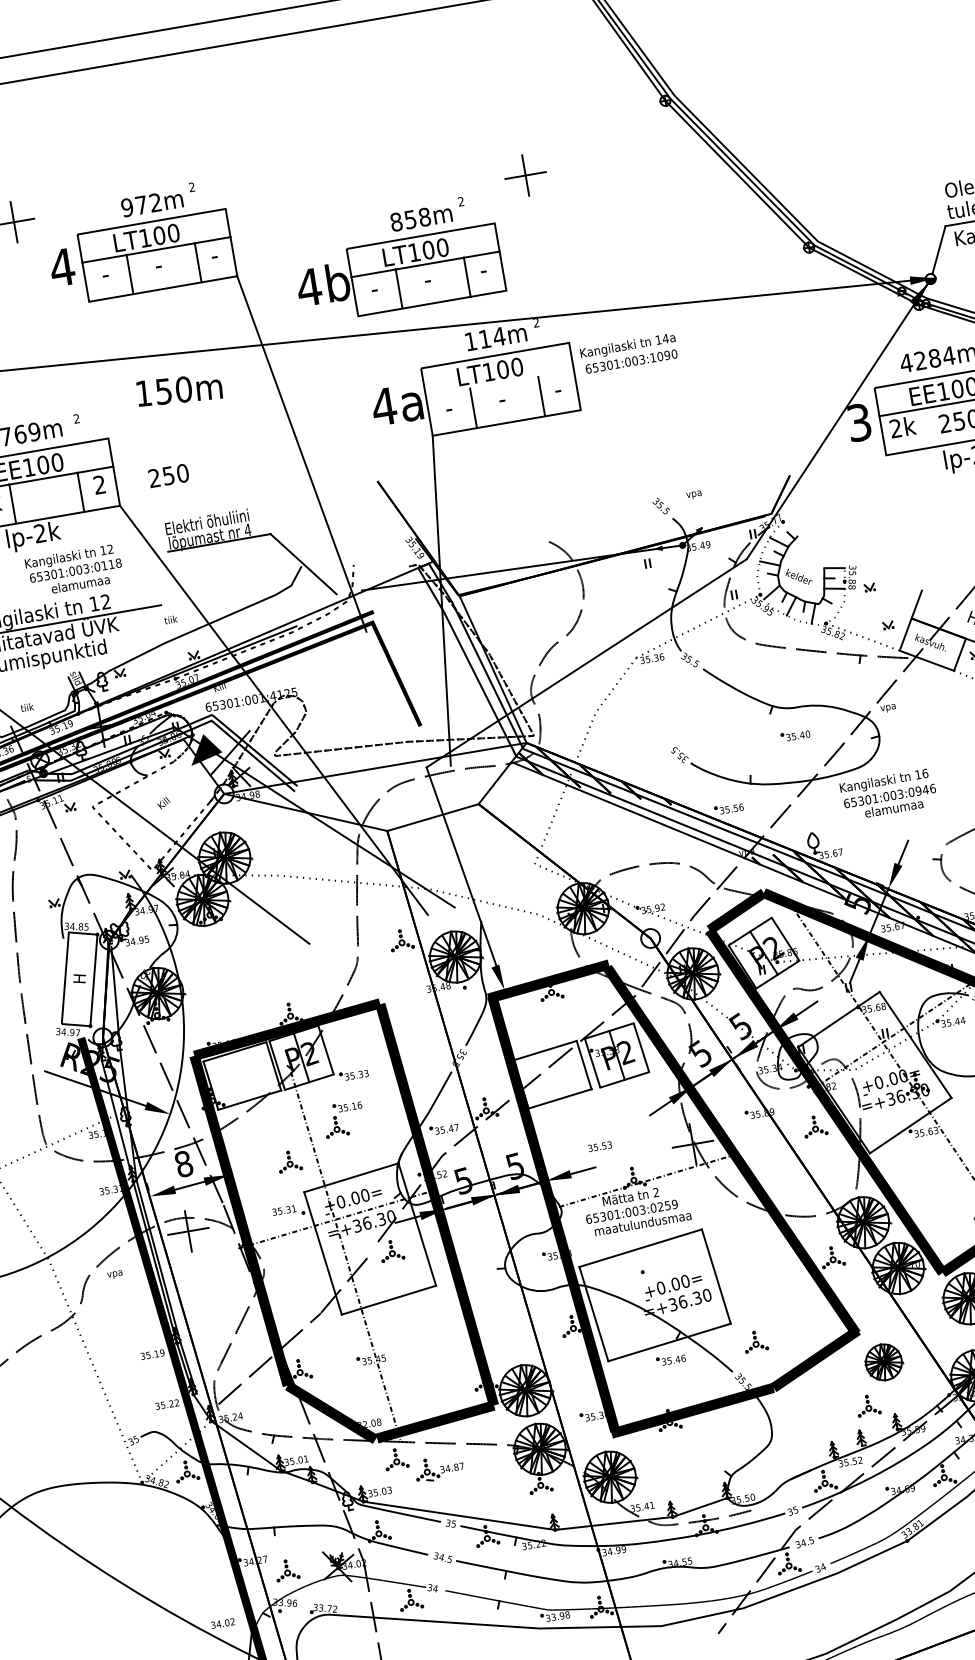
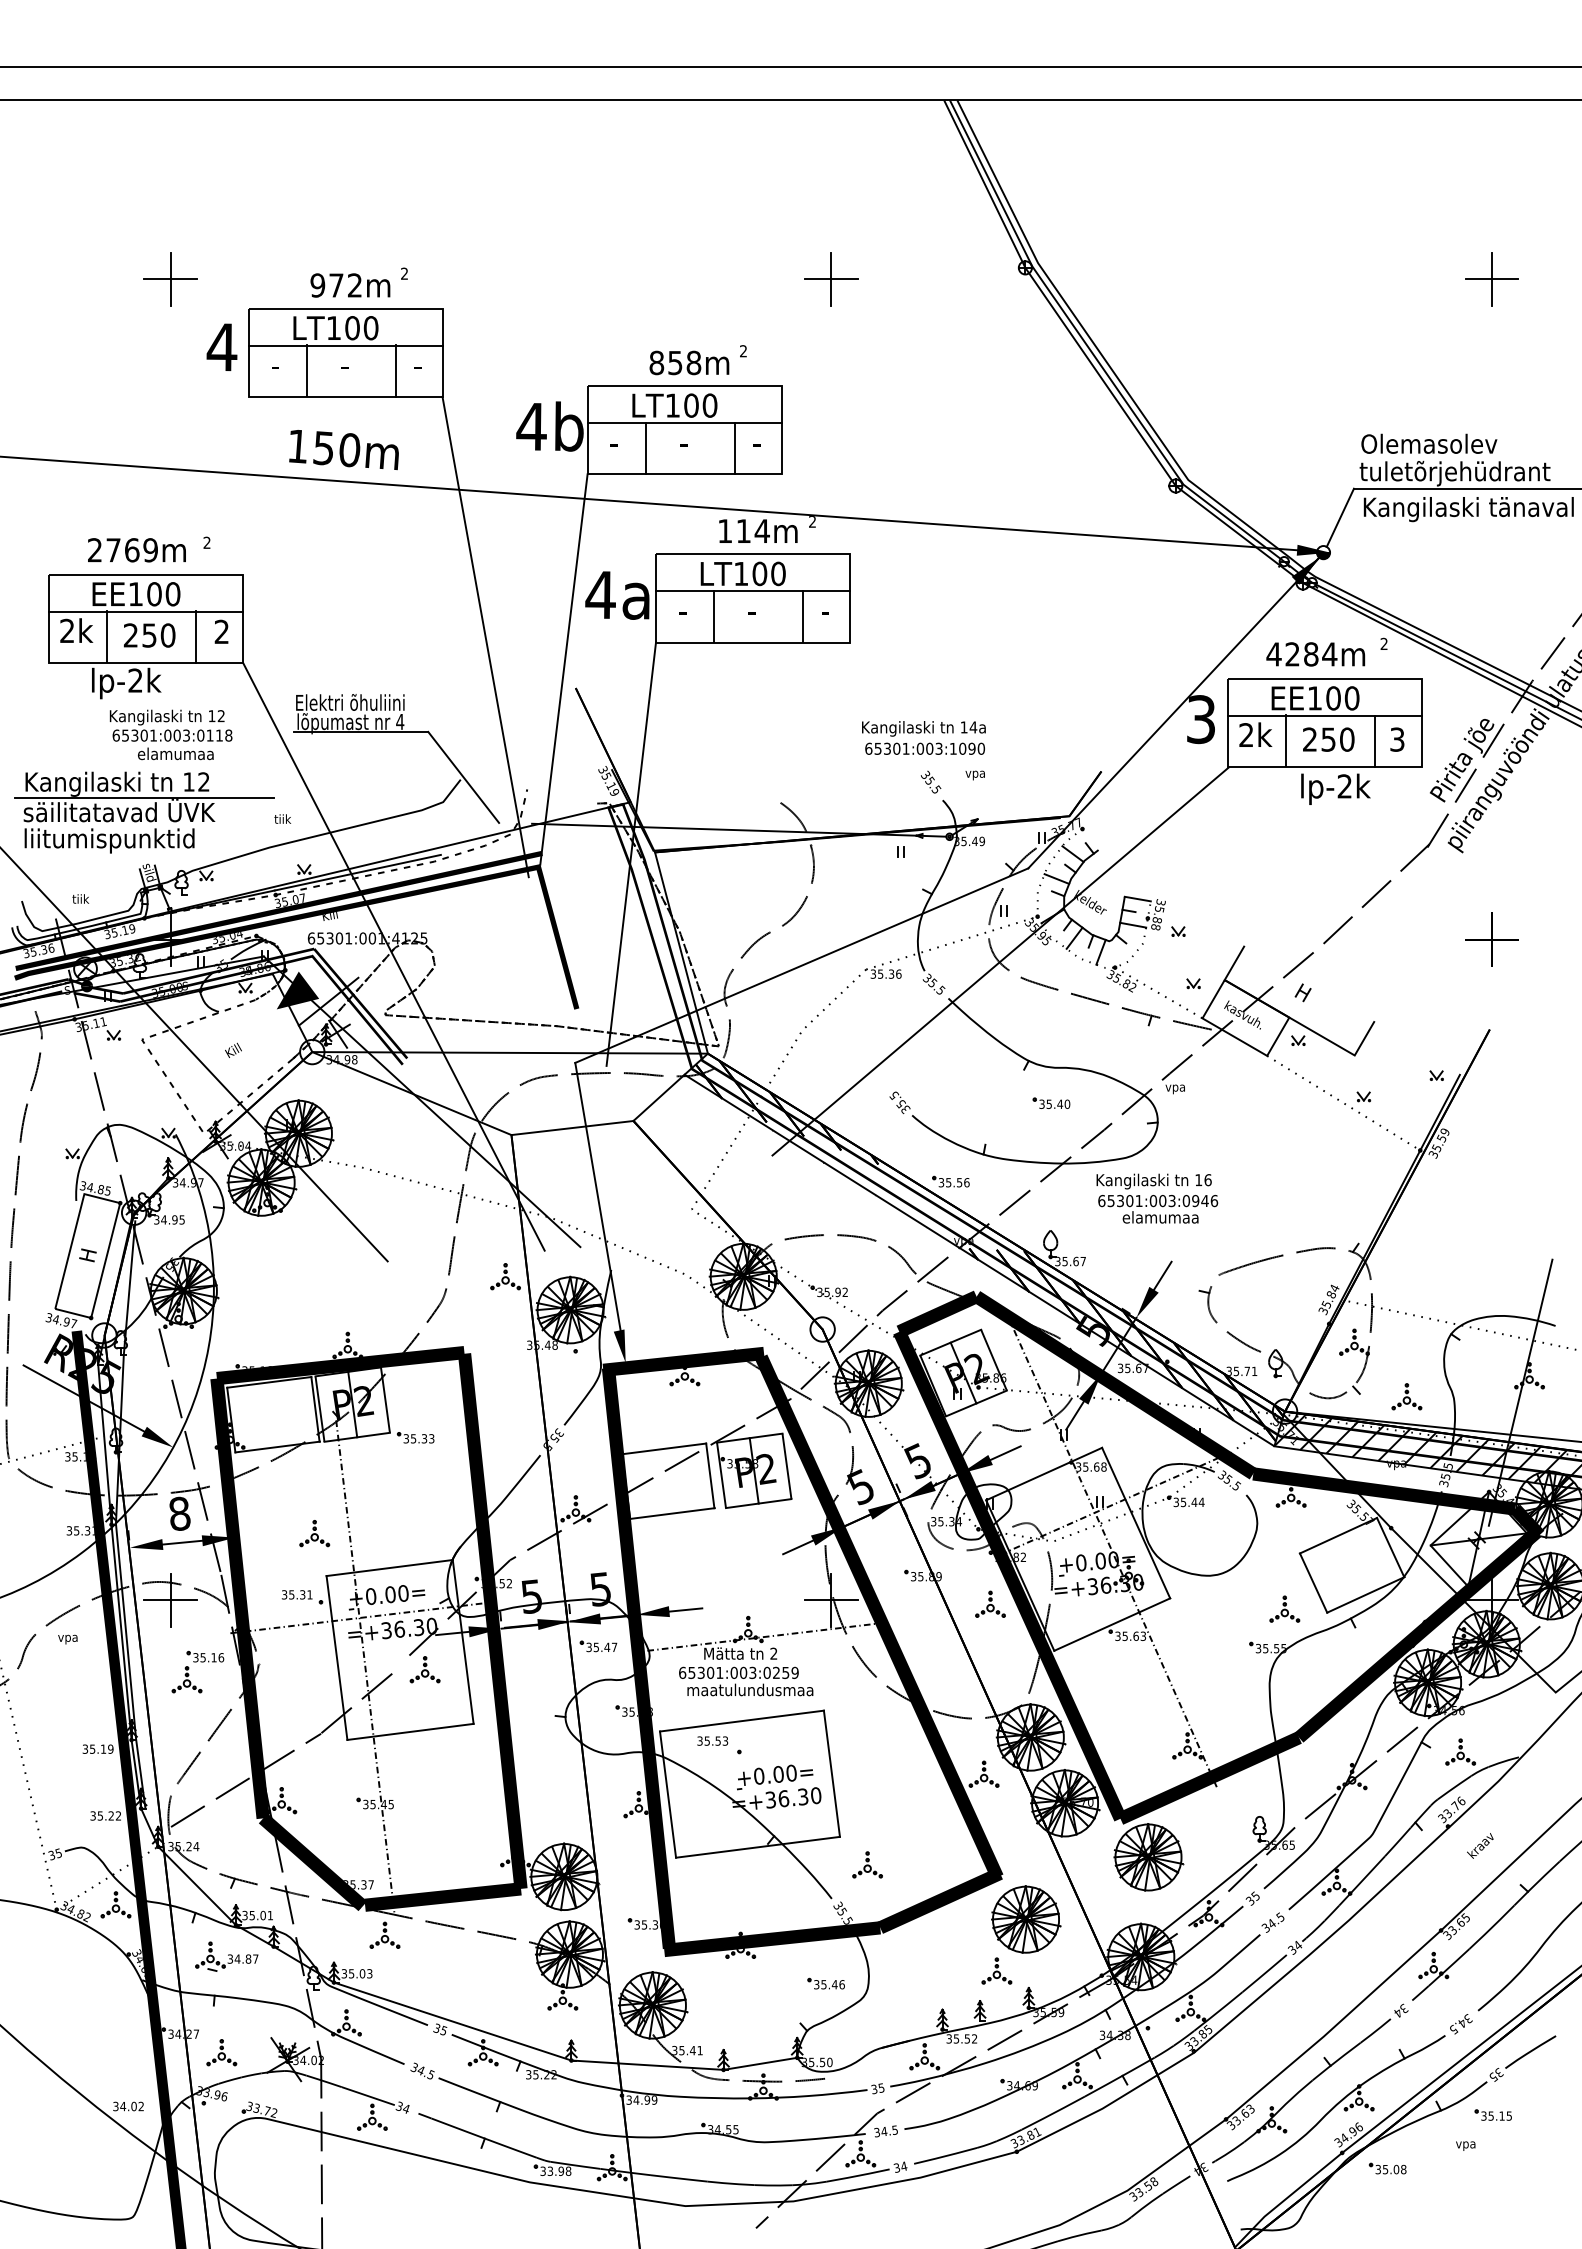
part: (525, 175) -> (831, 279), moved
text: (628, 353) -> (923, 737), moved
line: (499, 384) -> (752, 591), added
text: (179, 390) -> (343, 450), moved
line: (927, 427) -> (1286, 740), added
line: (365, 468) -> (563, 669), added
text: (168, 475) -> (149, 635), moved
line: (737, 633) -> (1000, 961), added
part: (336, 1117) -> (189, 1668), moved
part: (444, 1129) -> (598, 1646), moved
text: (599, 1146) -> (712, 1740), moved
part: (670, 1359) -> (825, 1983), moved
part: (884, 1362) -> (1026, 1919), size x1.43
text: (371, 1423) -> (361, 1884), 32.08 -> 35.37
part: (439, 1468) -> (226, 1956), moved

